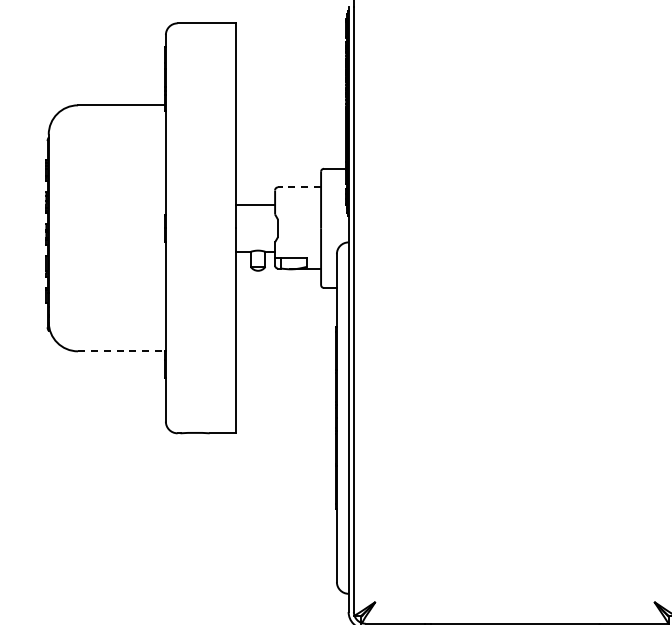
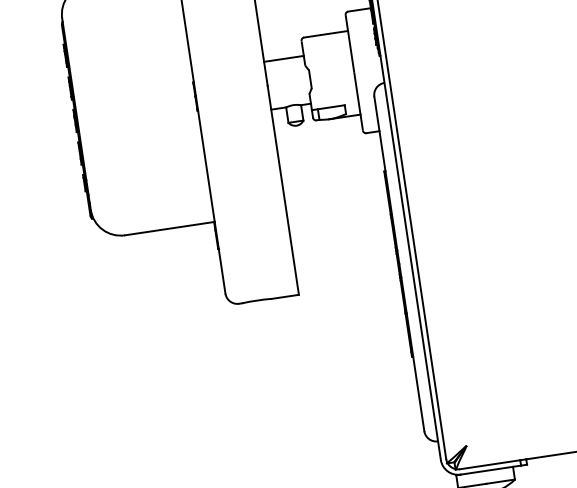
line: (299, 187) -> (326, 34), dashed -> solid
line: (121, 351) -> (169, 228), dashed -> solid

